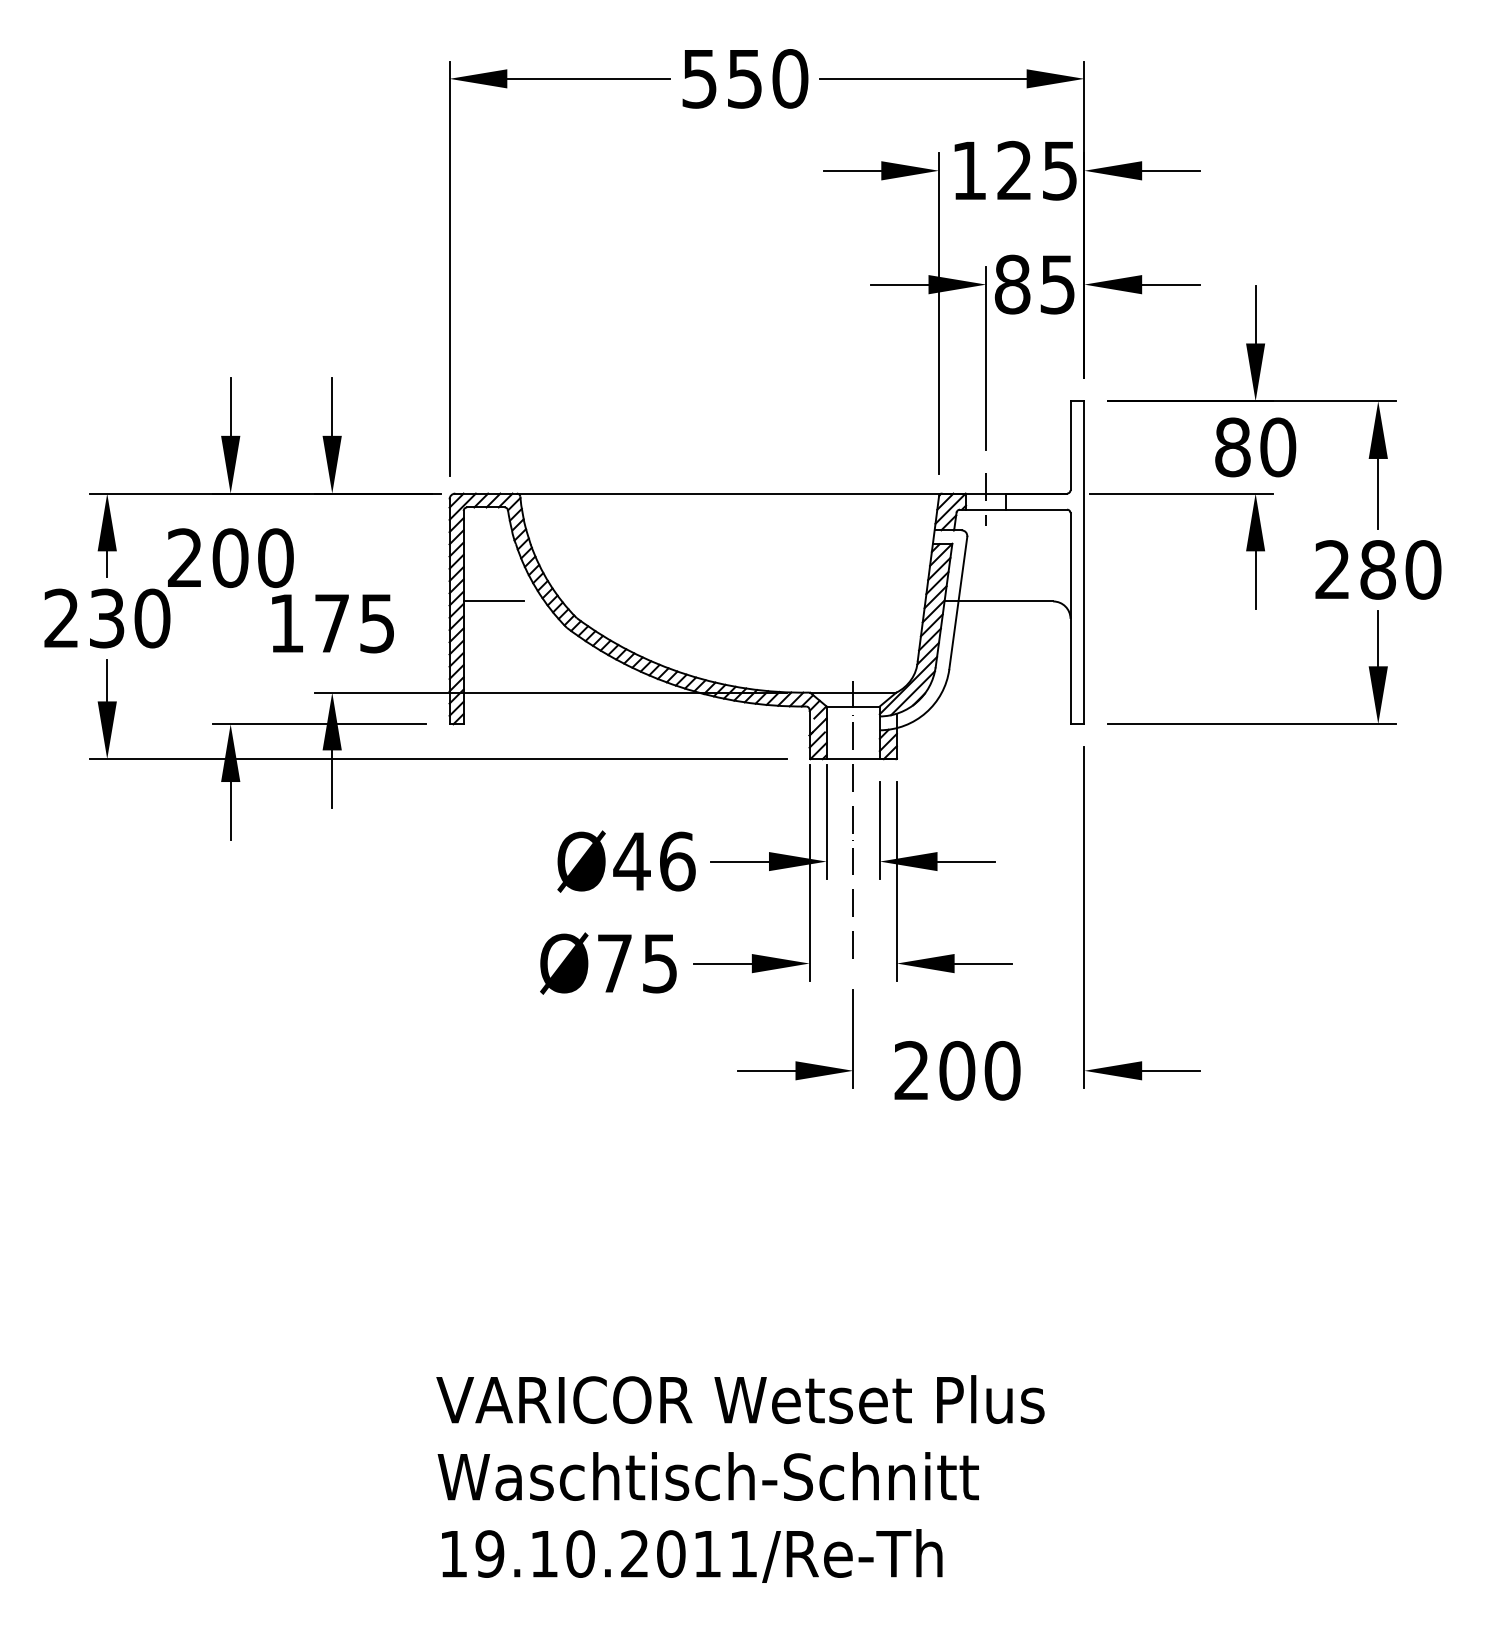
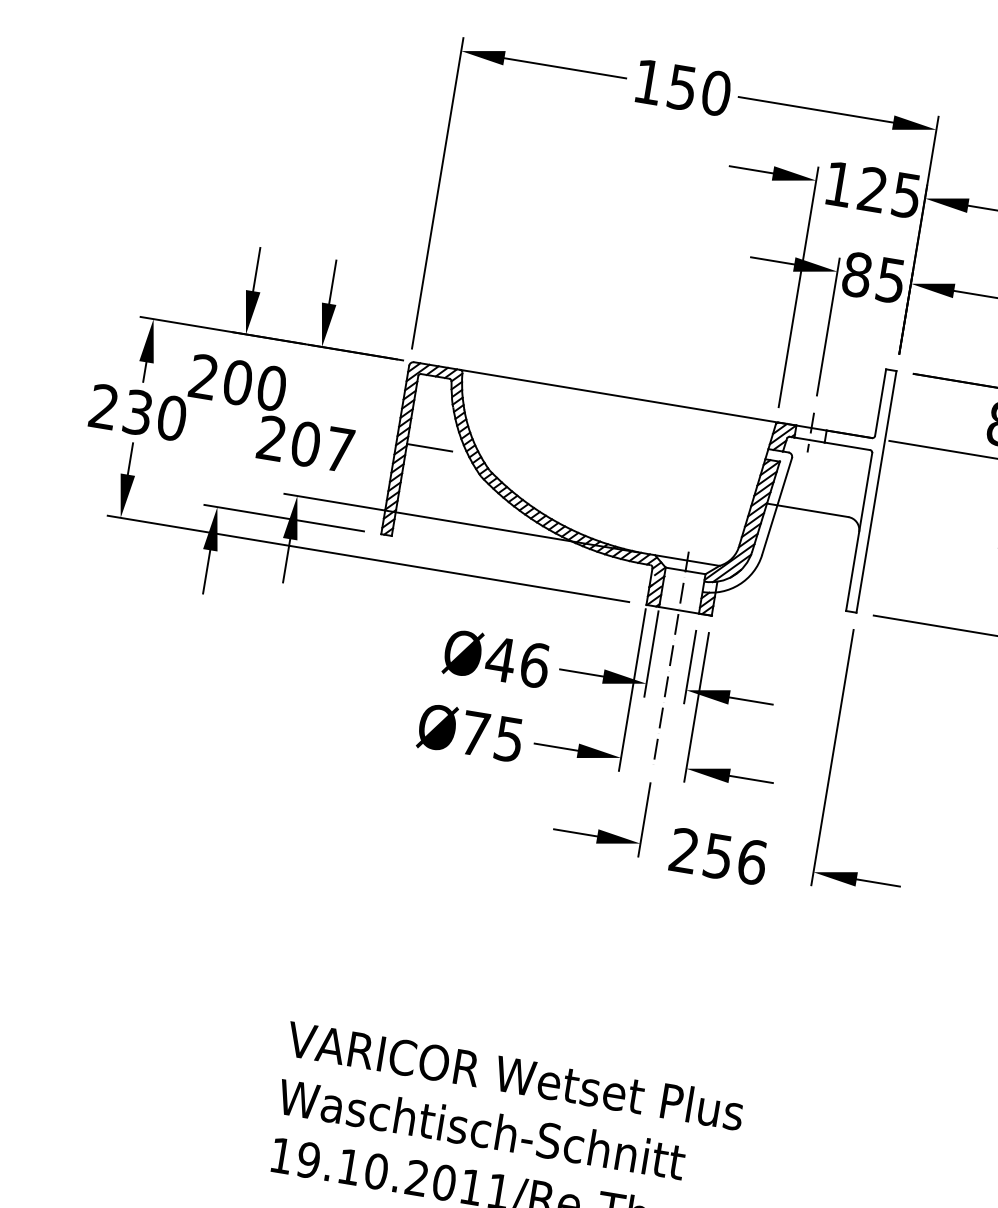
text: (699, 79) -> (648, 82), 550 -> 150
text: (331, 623) -> (305, 444), 175 -> 207
text: (979, 1070) -> (735, 859), 200 -> 256

